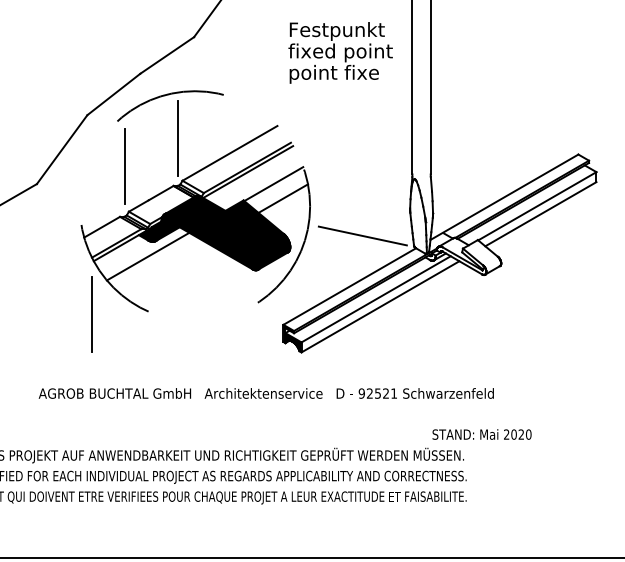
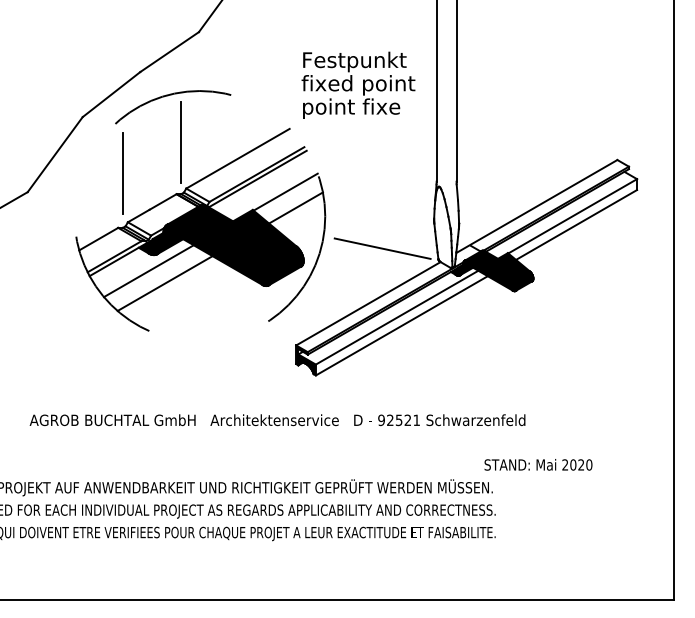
text: (340, 52) -> (358, 84), moved
fill: (462, 256) -> (491, 270), added
line: (162, 267) -> (164, 283), added
line: (91, 314) -> (87, 334), removed
text: (482, 434) -> (538, 464), moved

